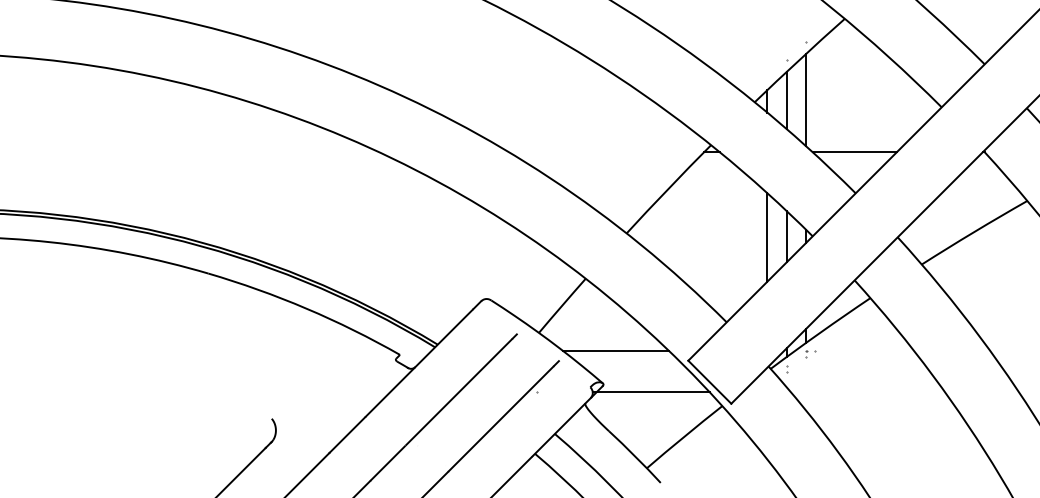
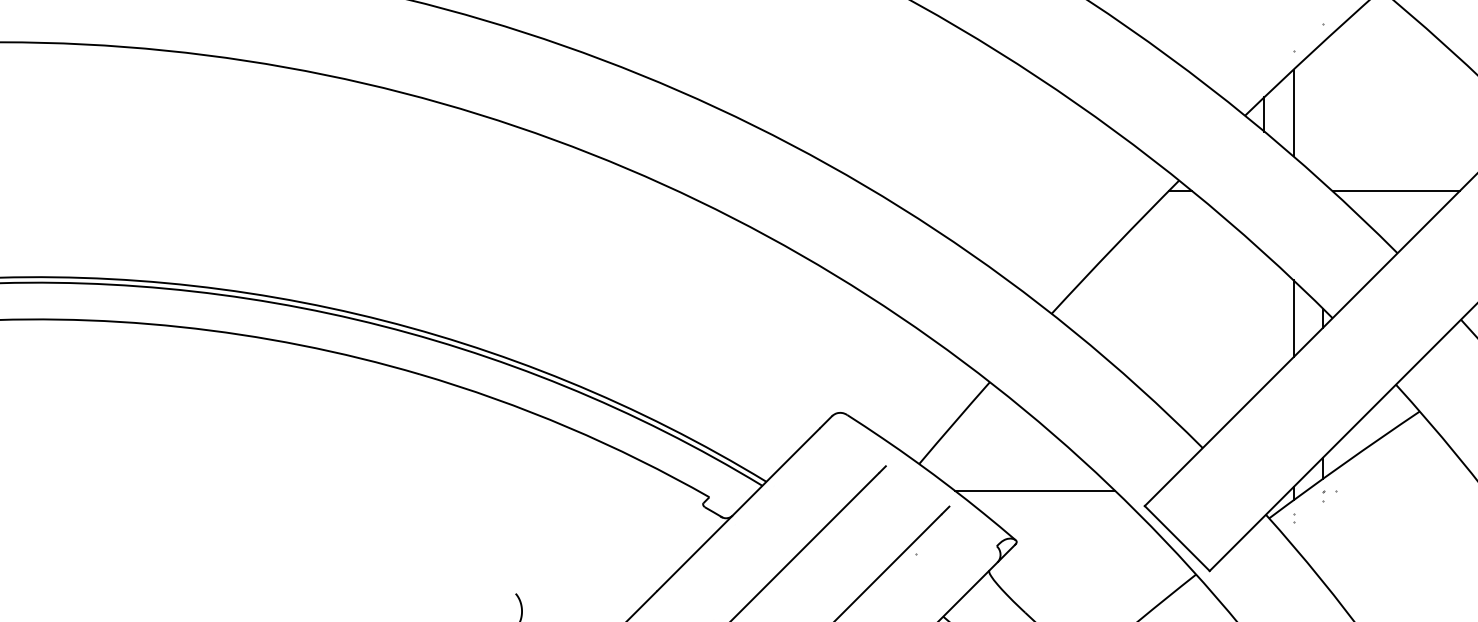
line: (806, 99) -> (1323, 111), removed
line: (767, 237) -> (1264, 319), removed
line: (650, 392) -> (1087, 554), removed

